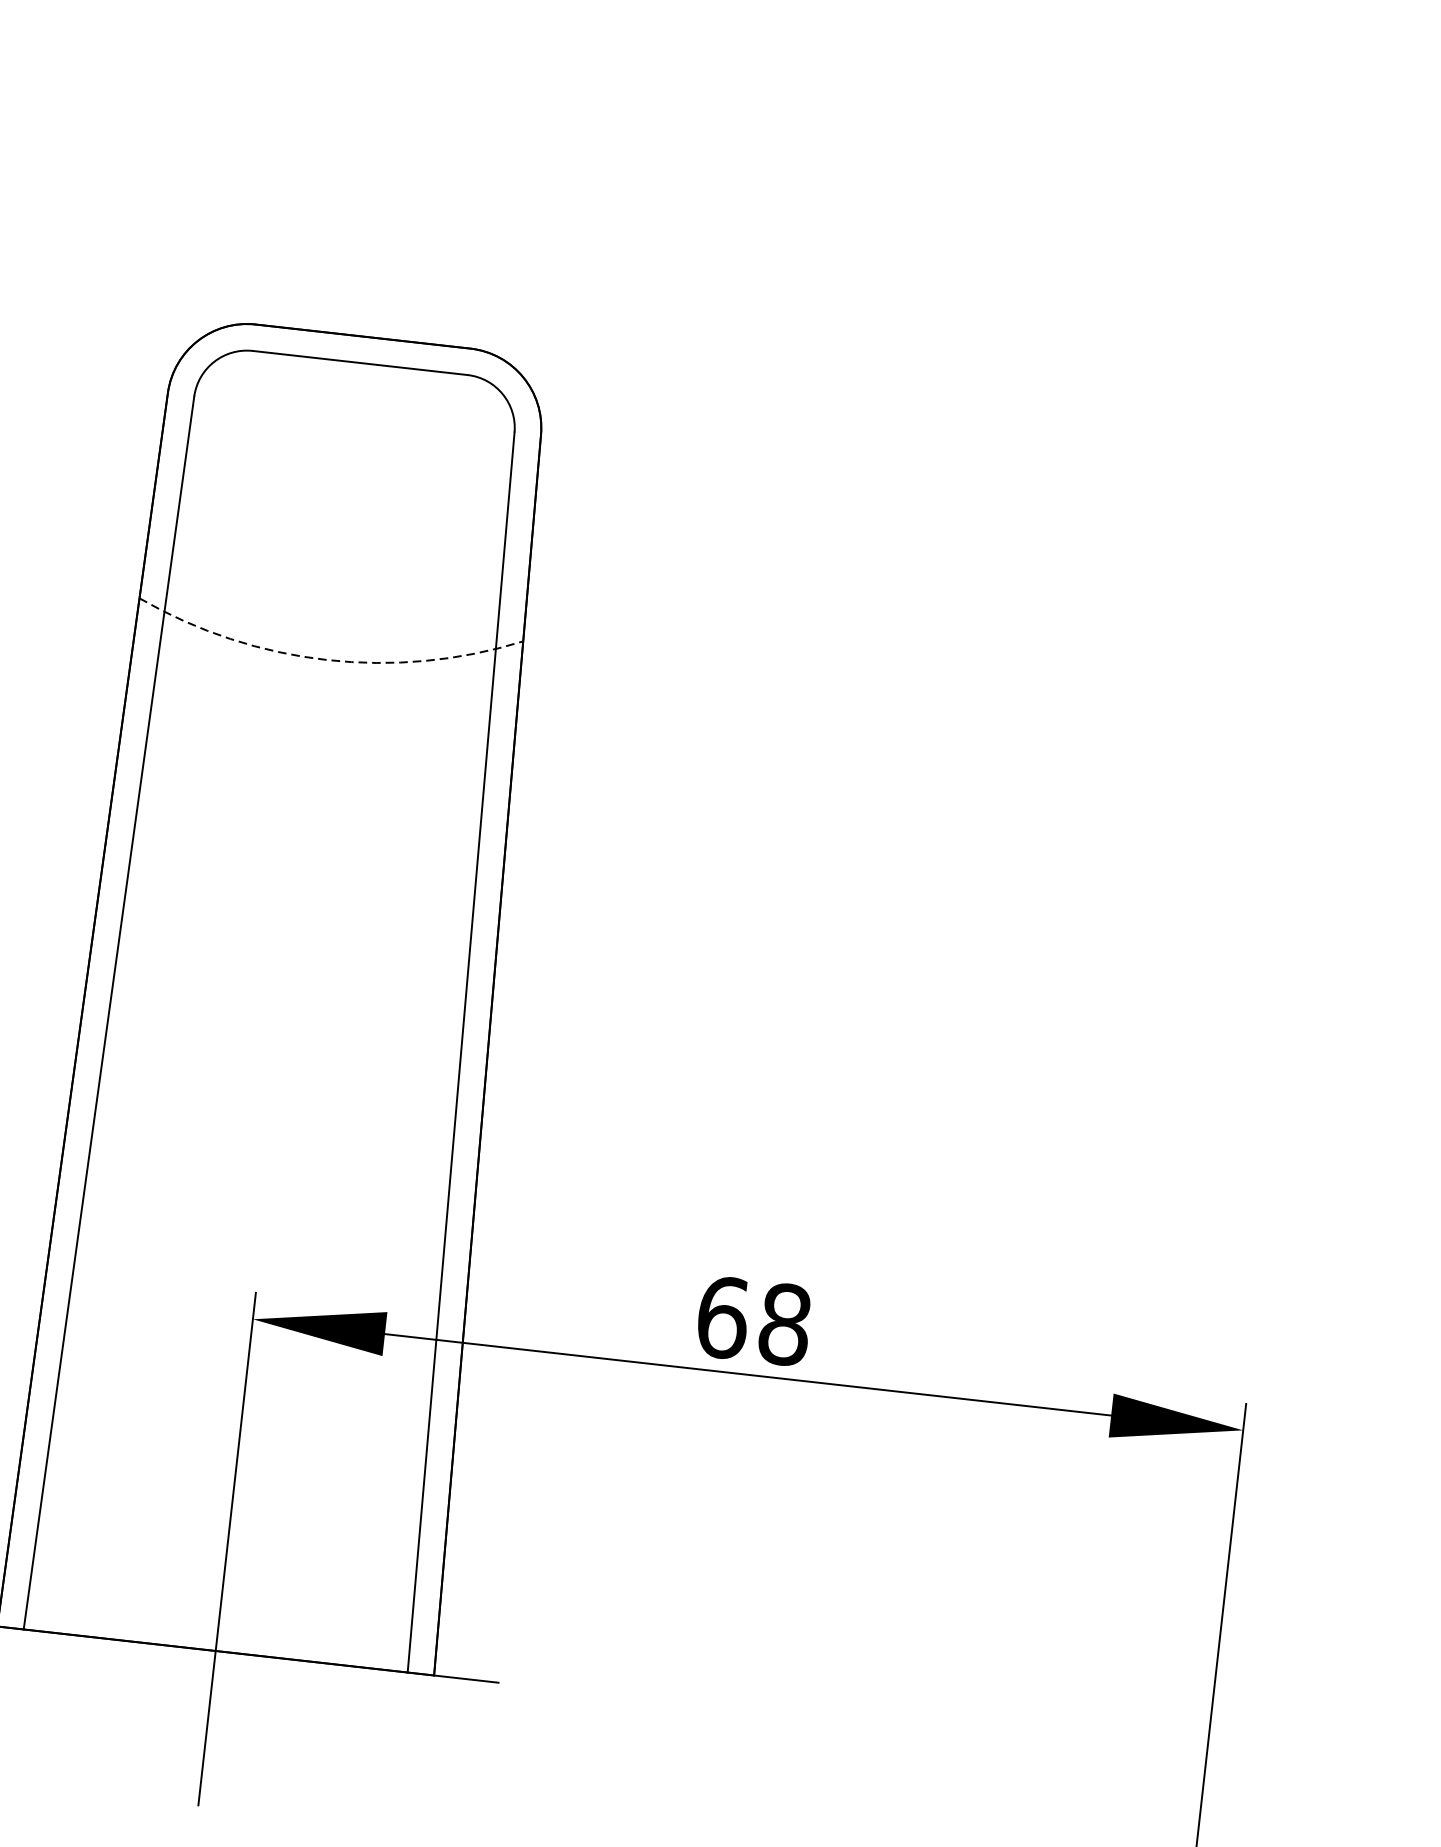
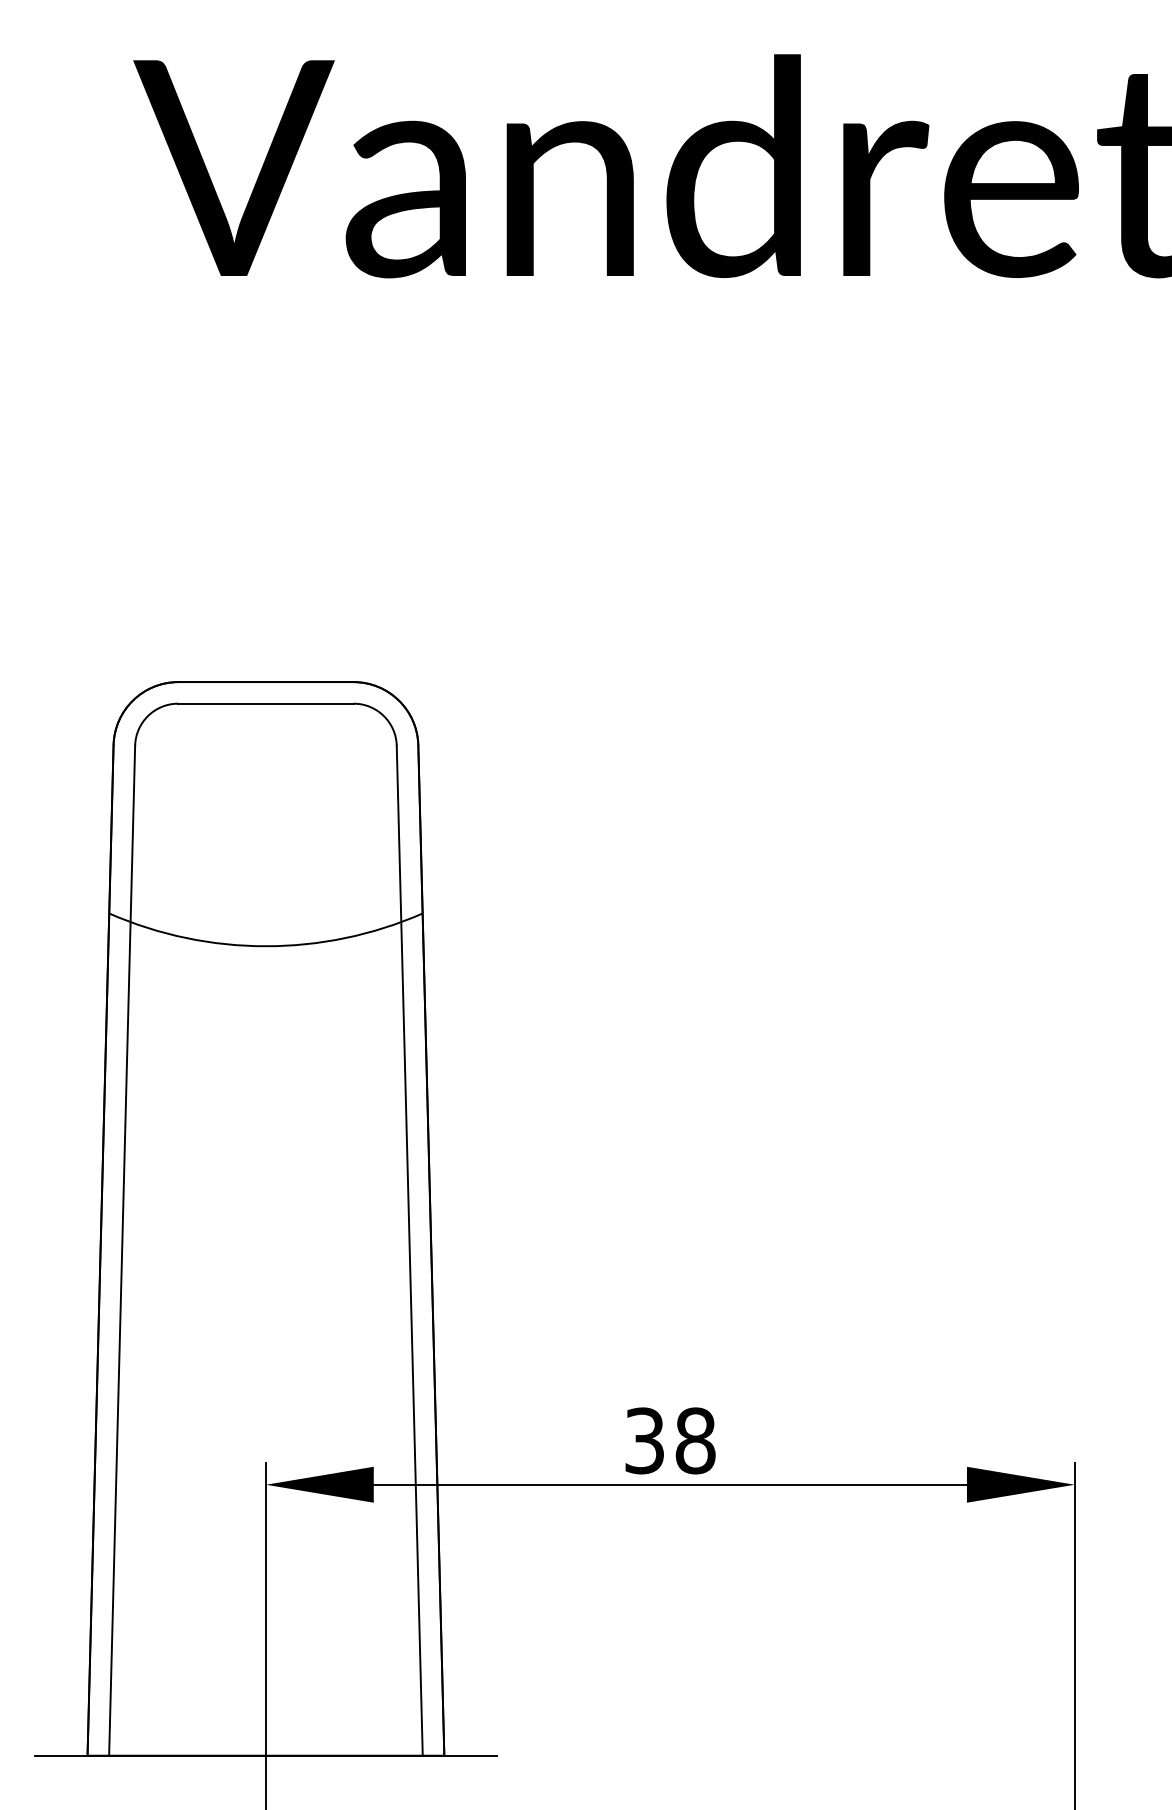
arc: (326, 660) -> (265, 946), dashed -> solid
text: (723, 1317) -> (645, 1440), 68 -> 38

